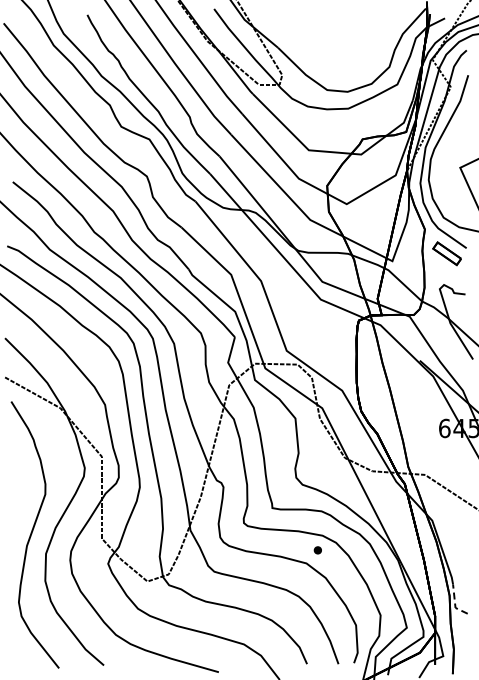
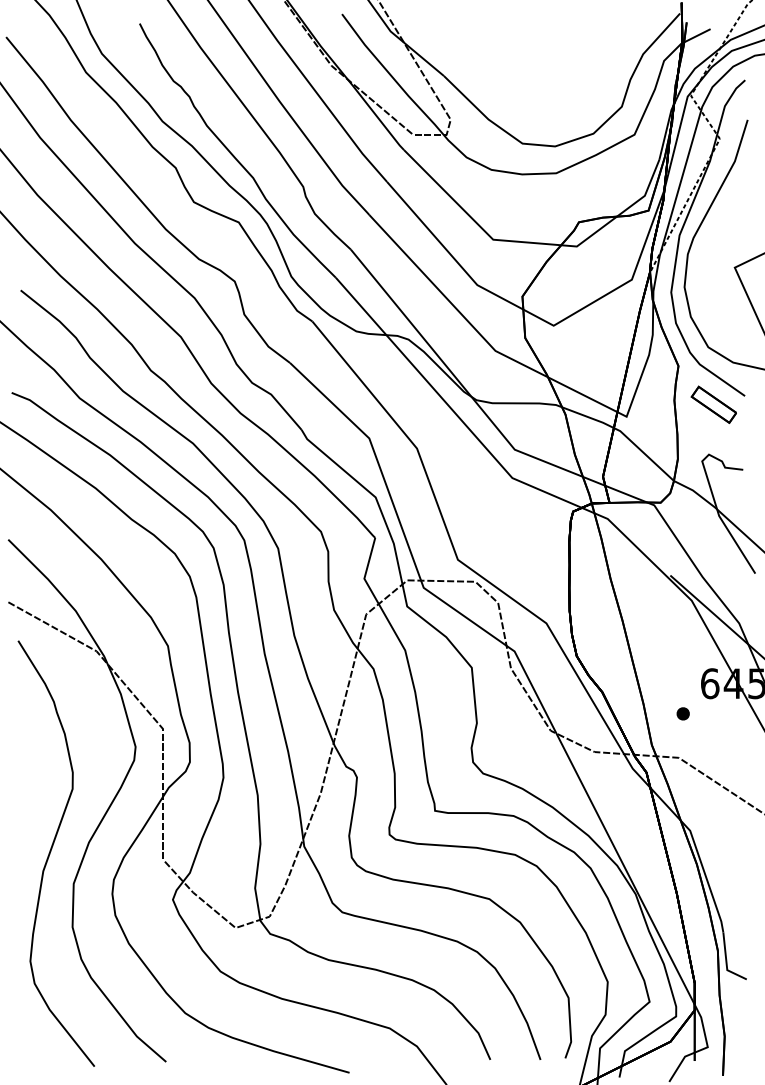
part: (317, 550) -> (682, 714), moved
line: (455, 603) -> (727, 963), dashed -> solid

